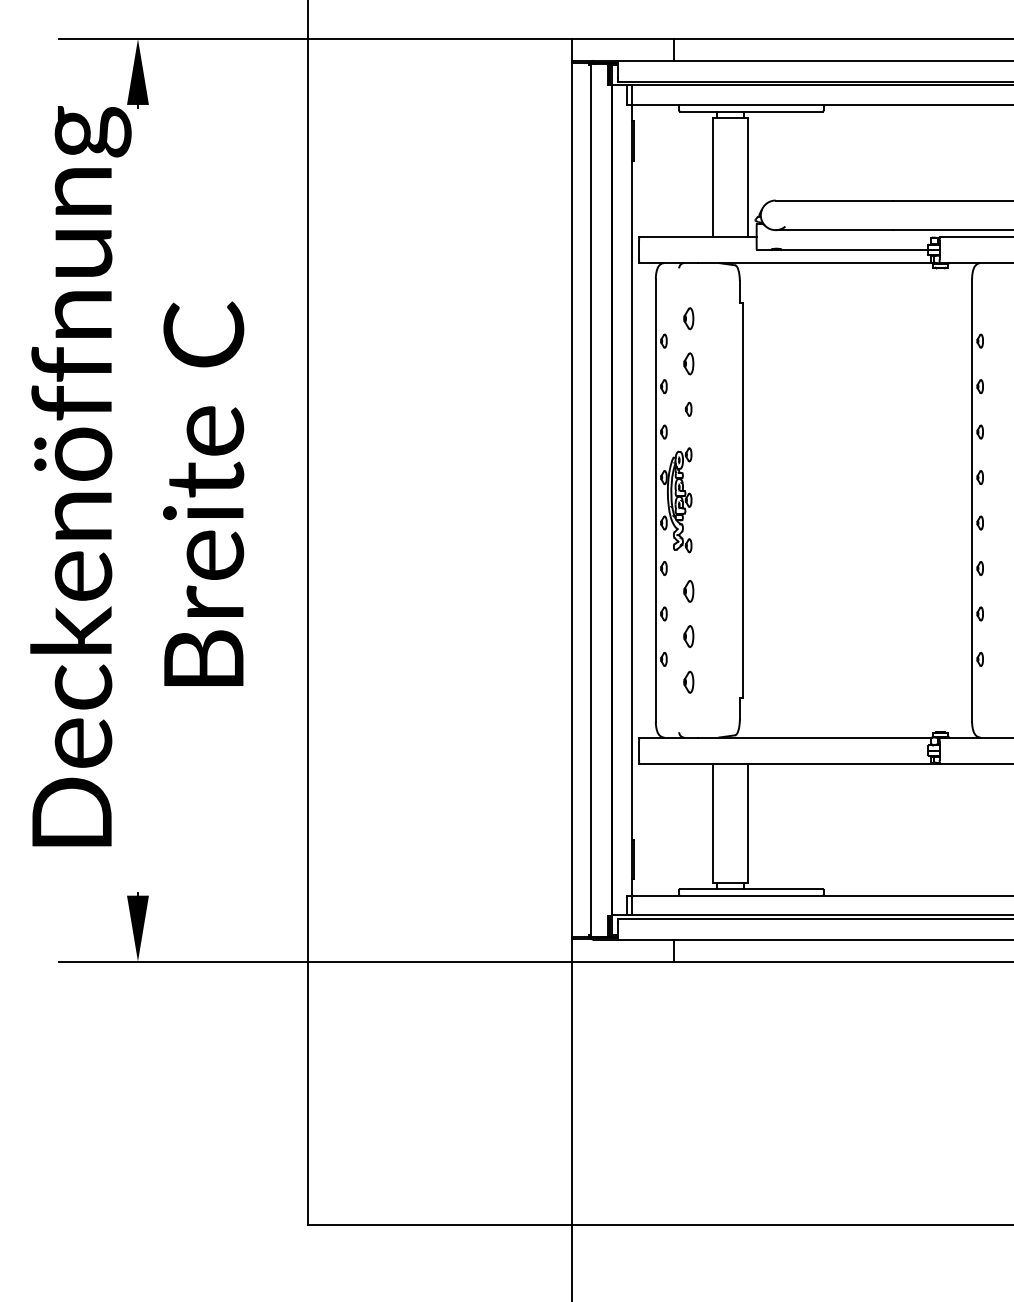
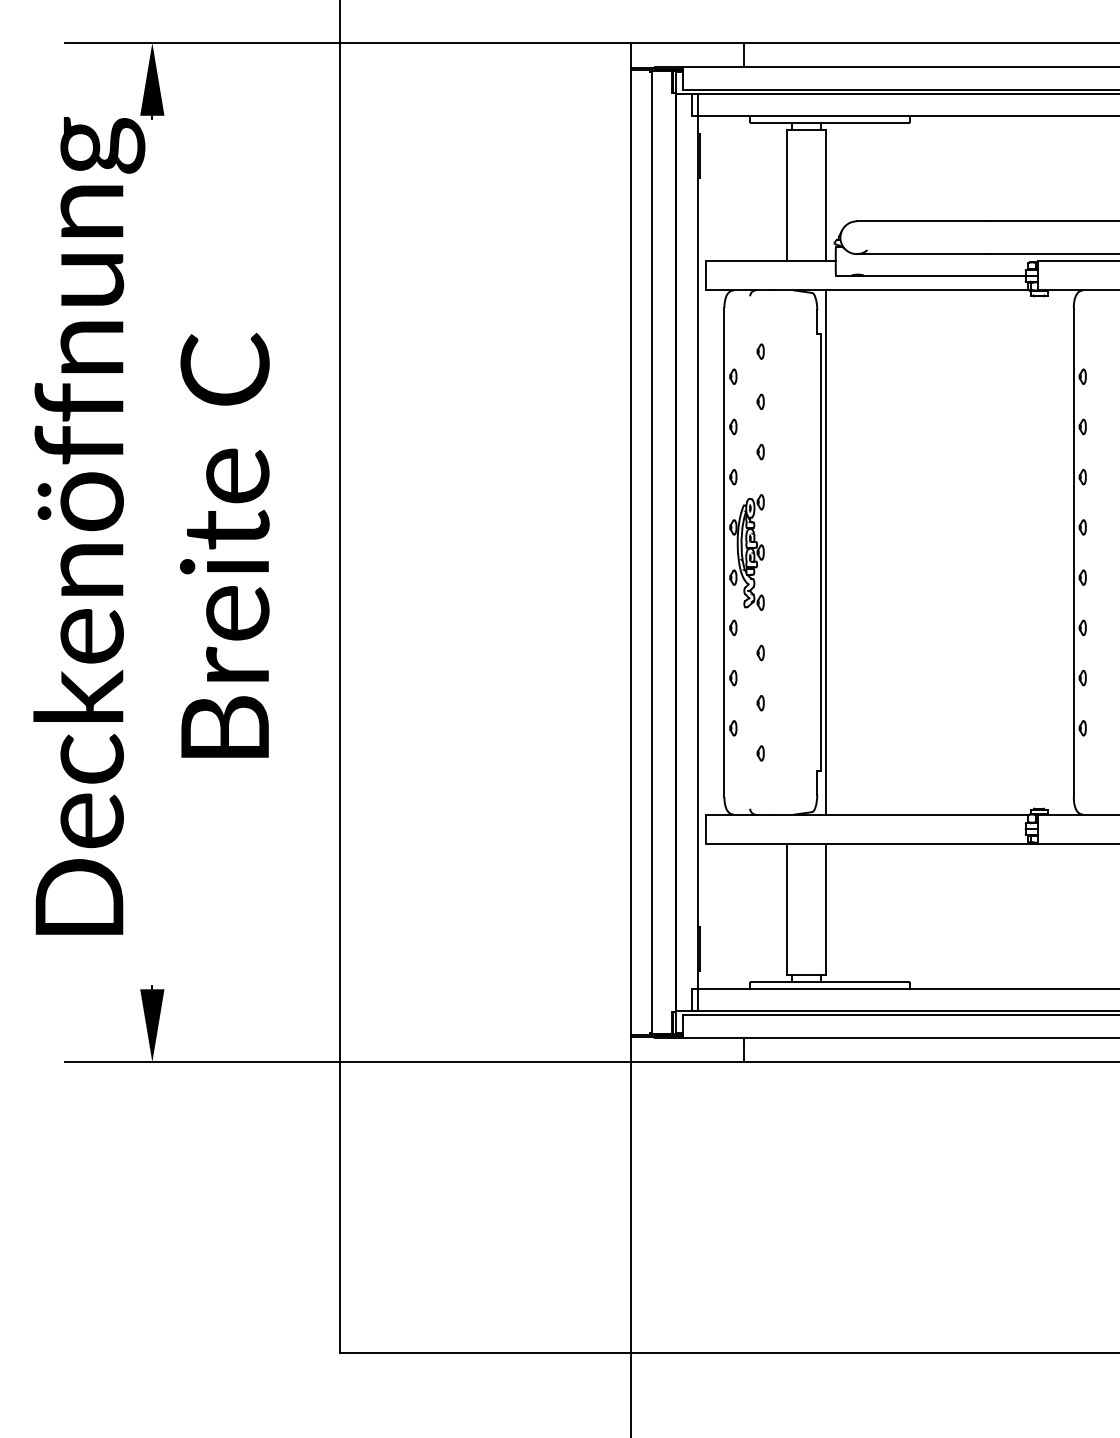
part: (688, 317) -> (760, 350), size x0.62
part: (688, 363) -> (760, 401), size x0.62
line: (748, 500) -> (826, 552), added
part: (688, 590) -> (760, 652), size x0.62
part: (688, 636) -> (760, 702), size x0.62
part: (688, 681) -> (760, 752), size x0.62

